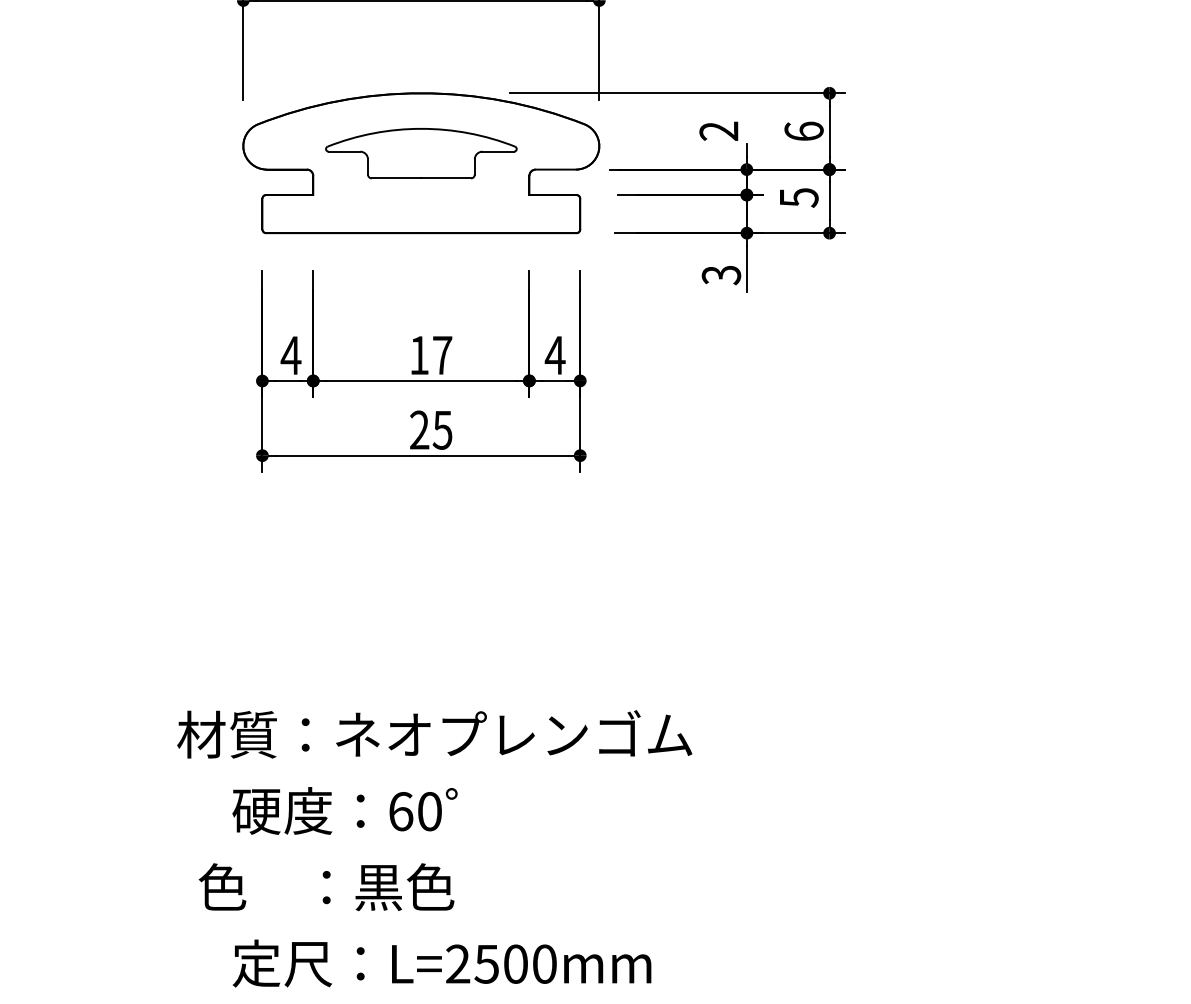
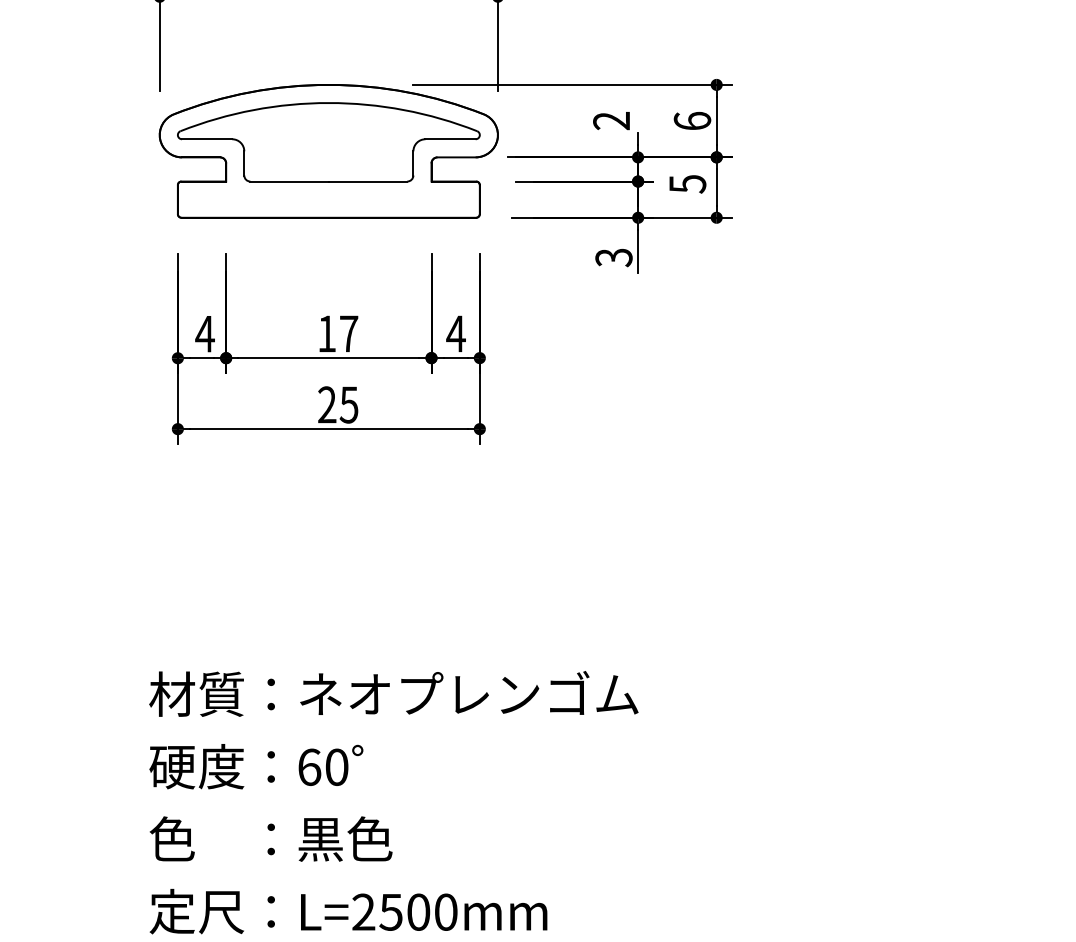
part: (421, 153) -> (329, 142), size x1.67
text: (434, 734) -> (393, 694), moved
text: (326, 887) -> (271, 839), moved

